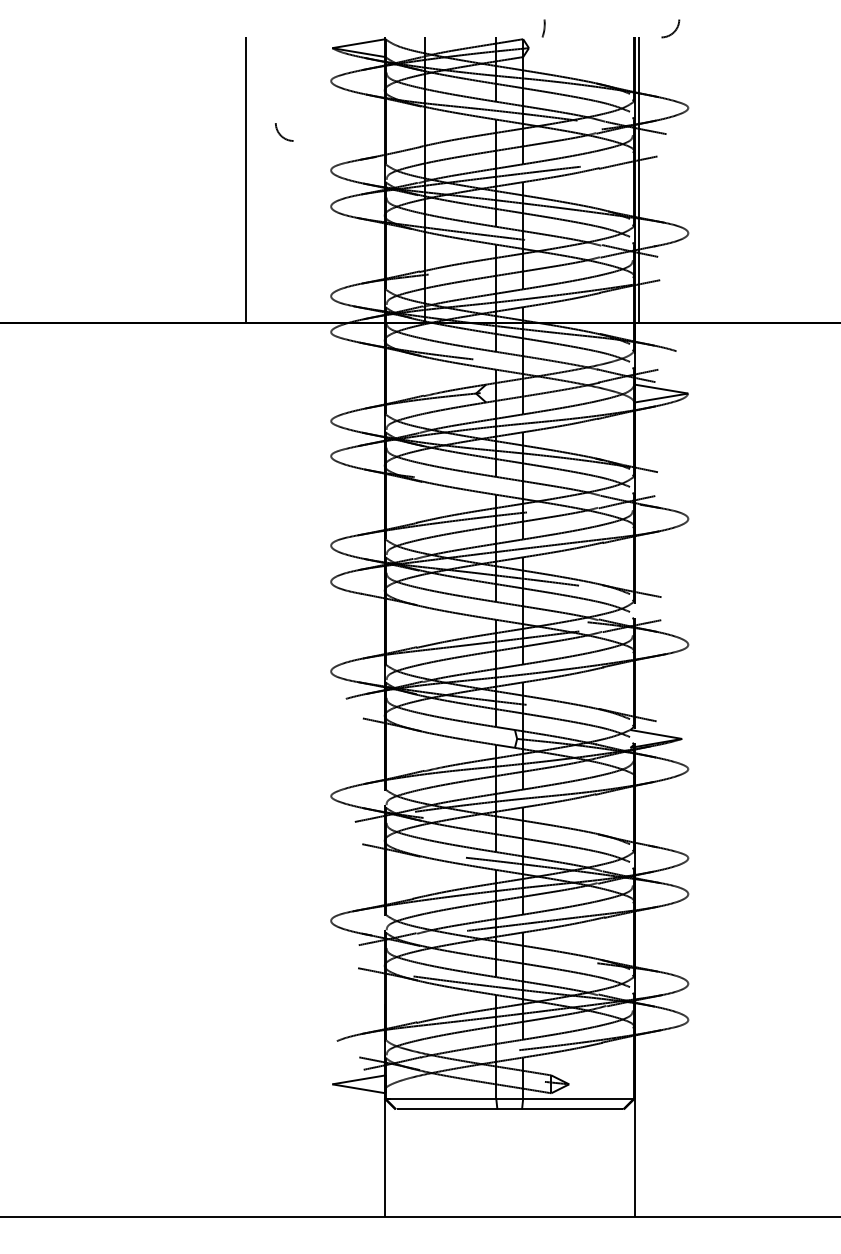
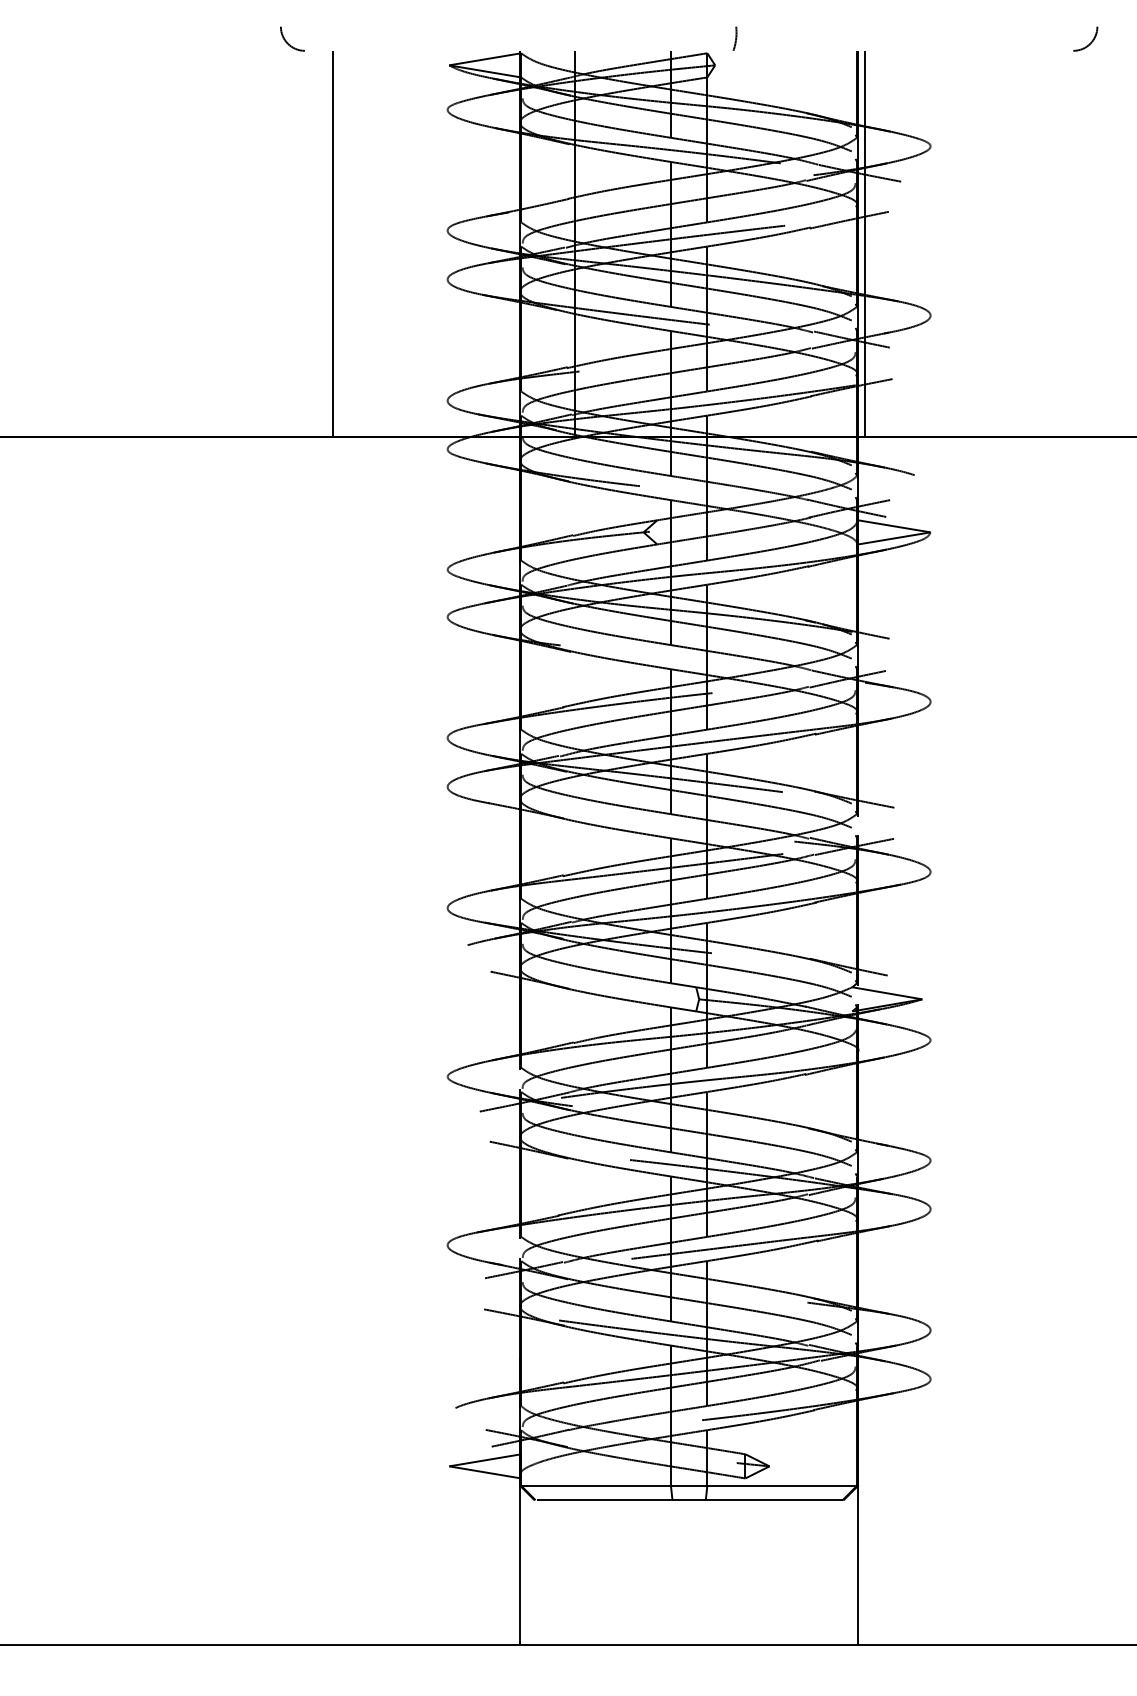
arc: (674, 29) -> (1091, 40), moved
arc: (281, 134) -> (288, 42), moved

